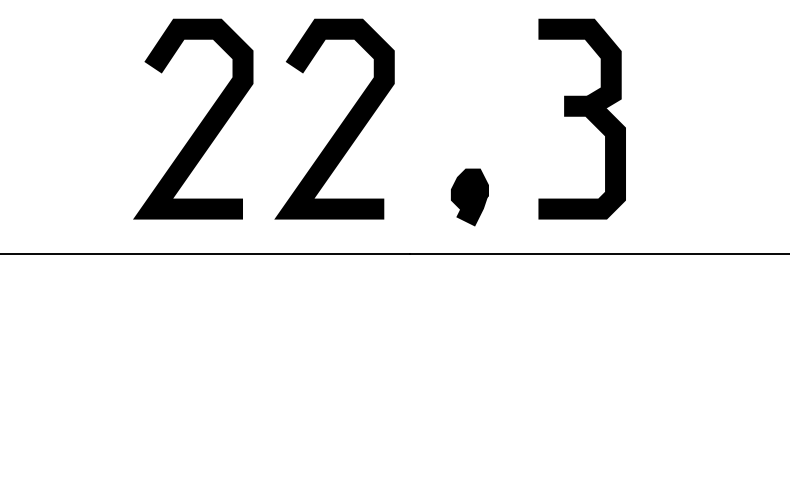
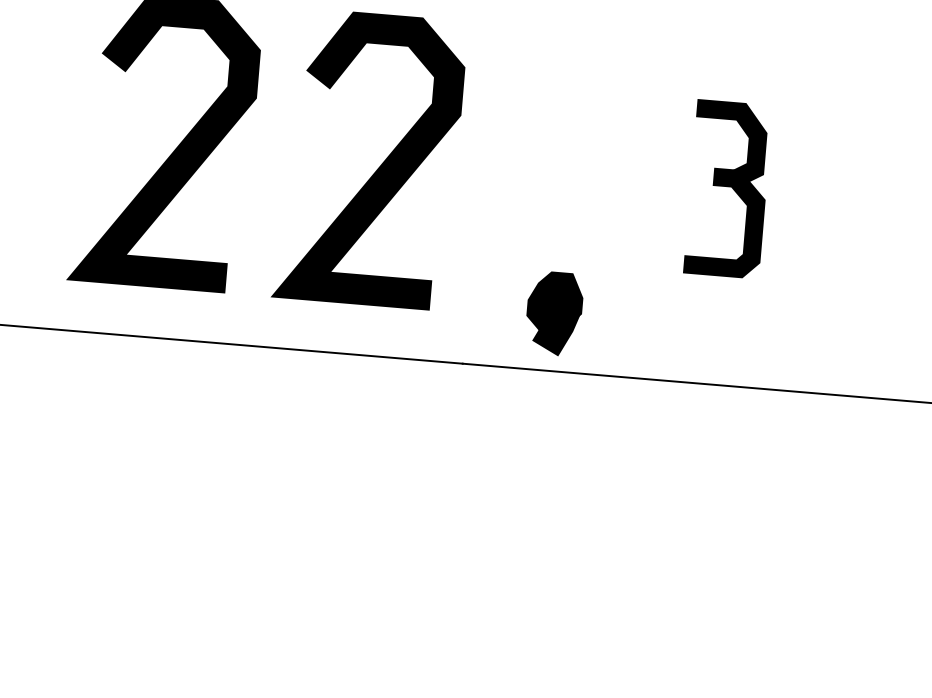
part: (581, 118) -> (727, 188), size x0.6
part: (469, 197) -> (553, 313), moved

